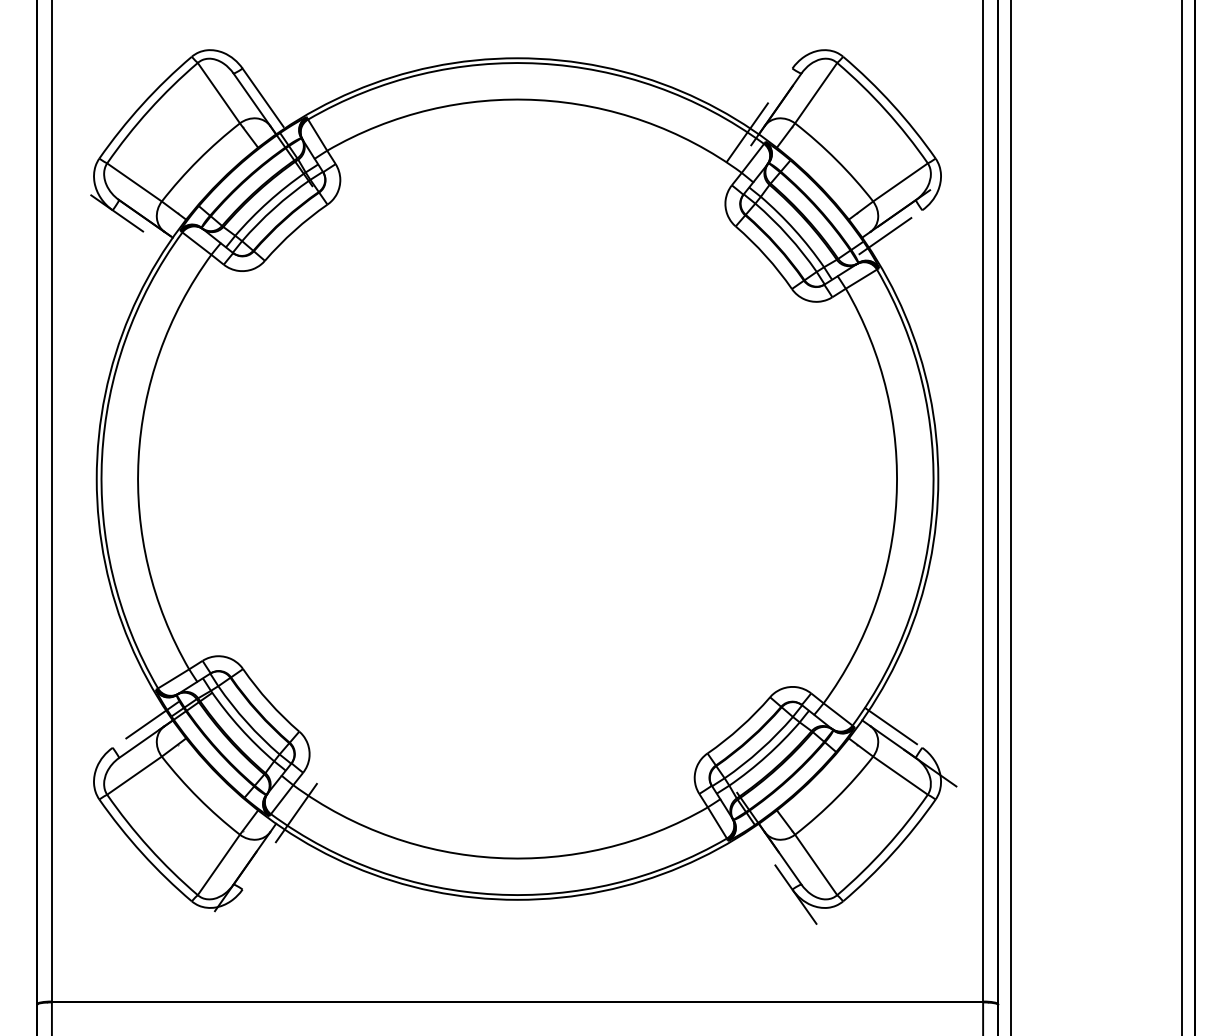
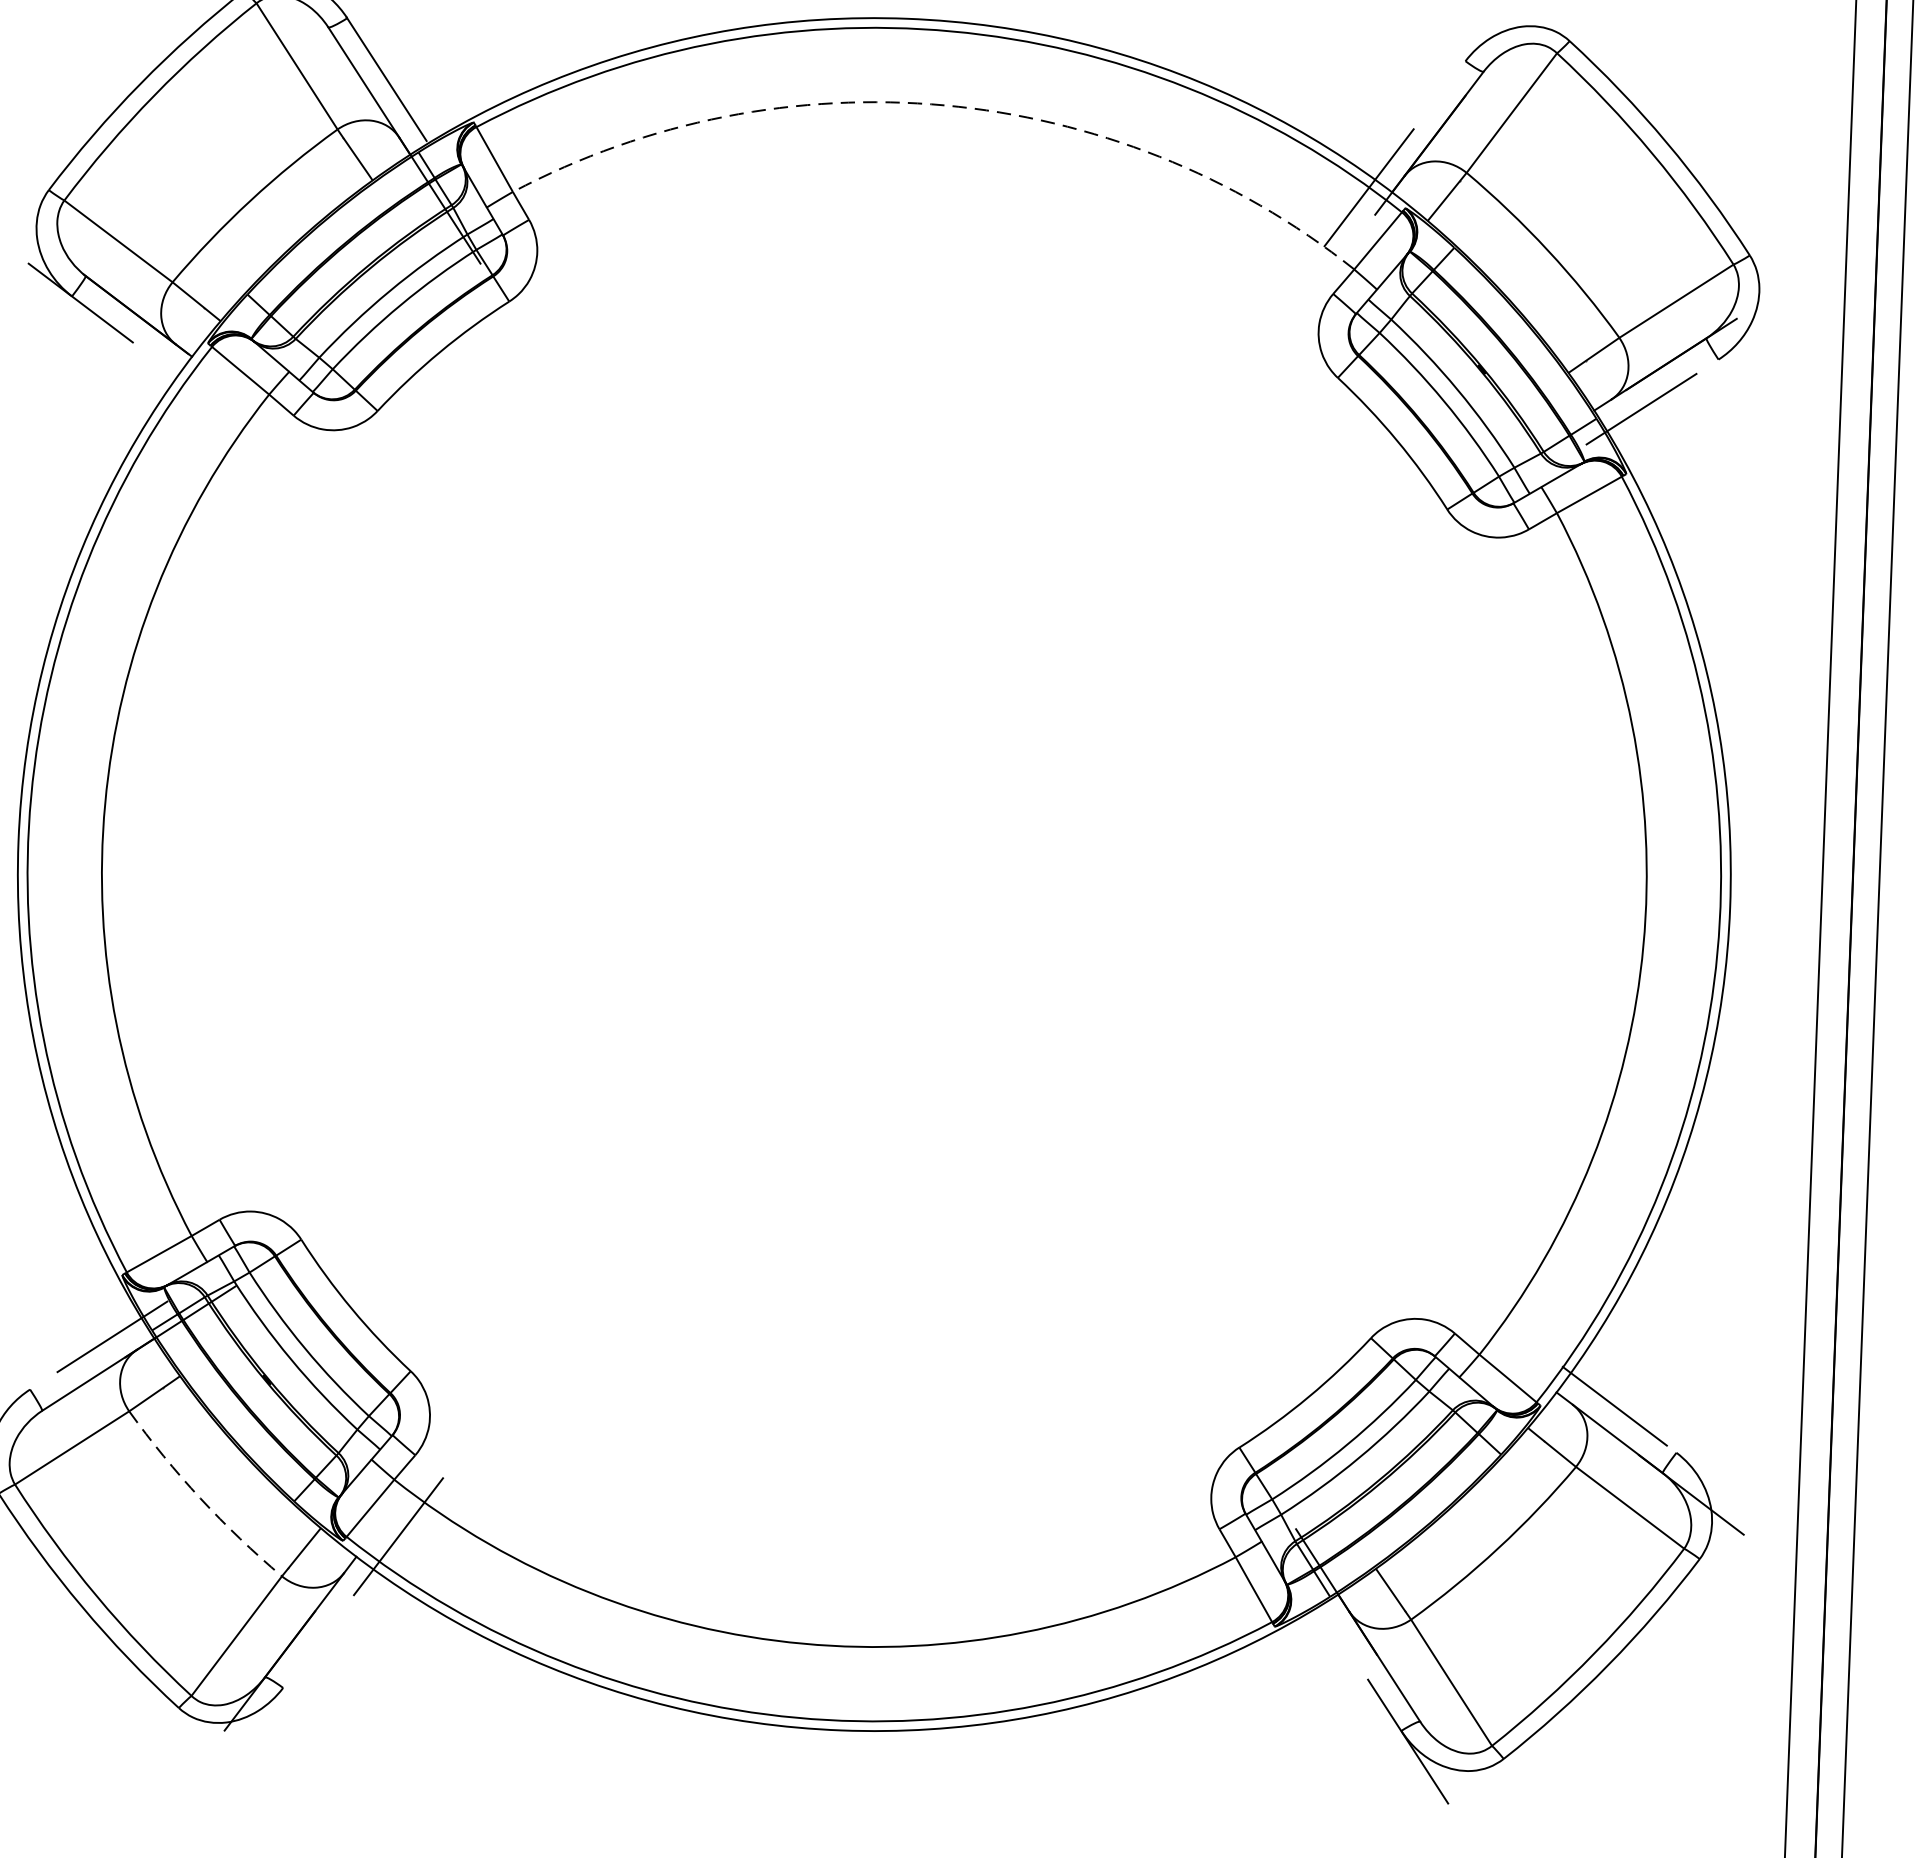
arc: (537, 100) -> (944, 106), solid -> dashed
arc: (198, 798) -> (200, 1499), solid -> dashed

